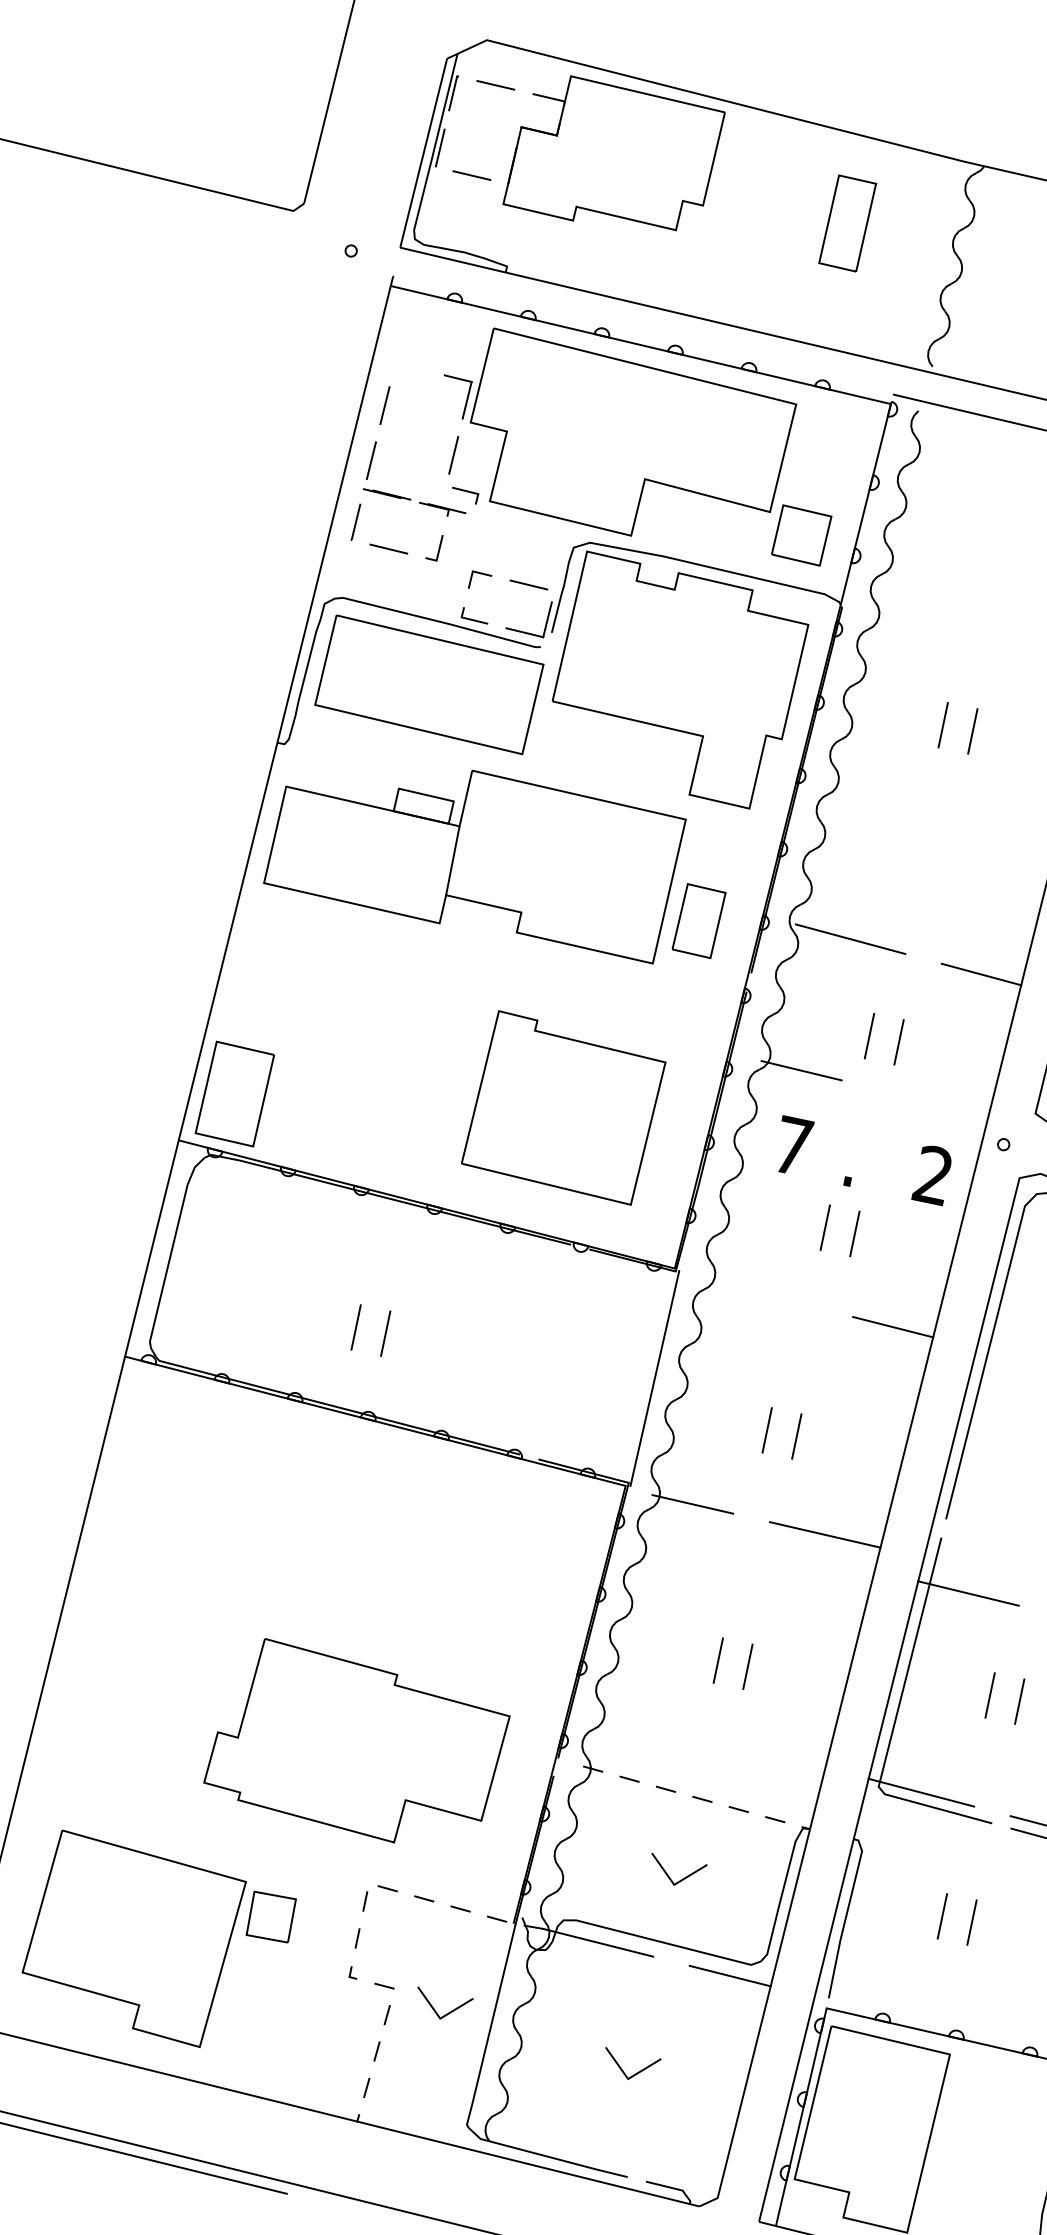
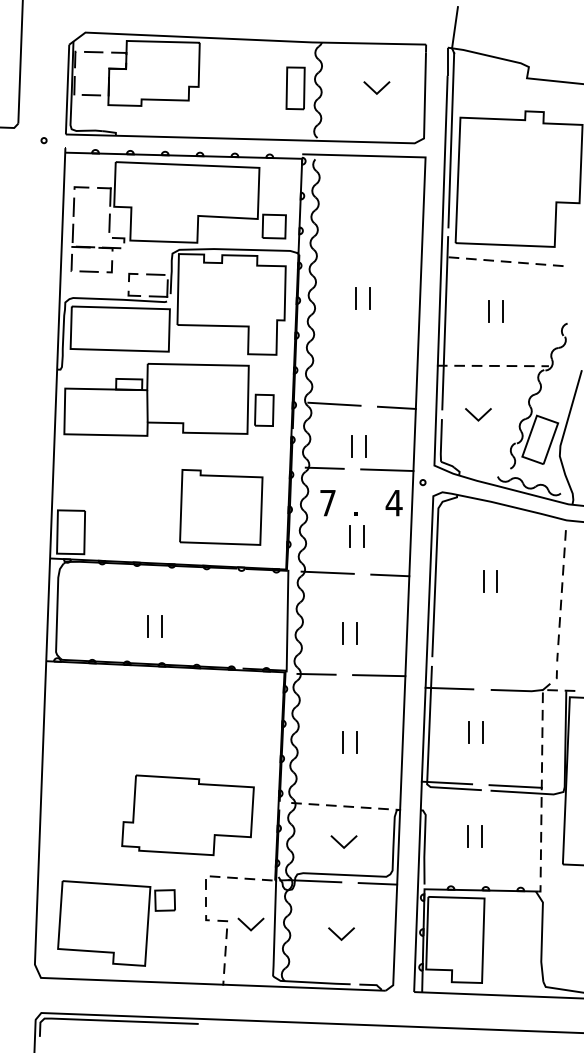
part: (847, 223) -> (295, 88), moved
line: (409, 367) -> (81, 187), added
line: (933, 1103) -> (387, 470), added
text: (932, 1173) -> (393, 502), 2 -> 4
line: (761, 1293) -> (327, 572), added

